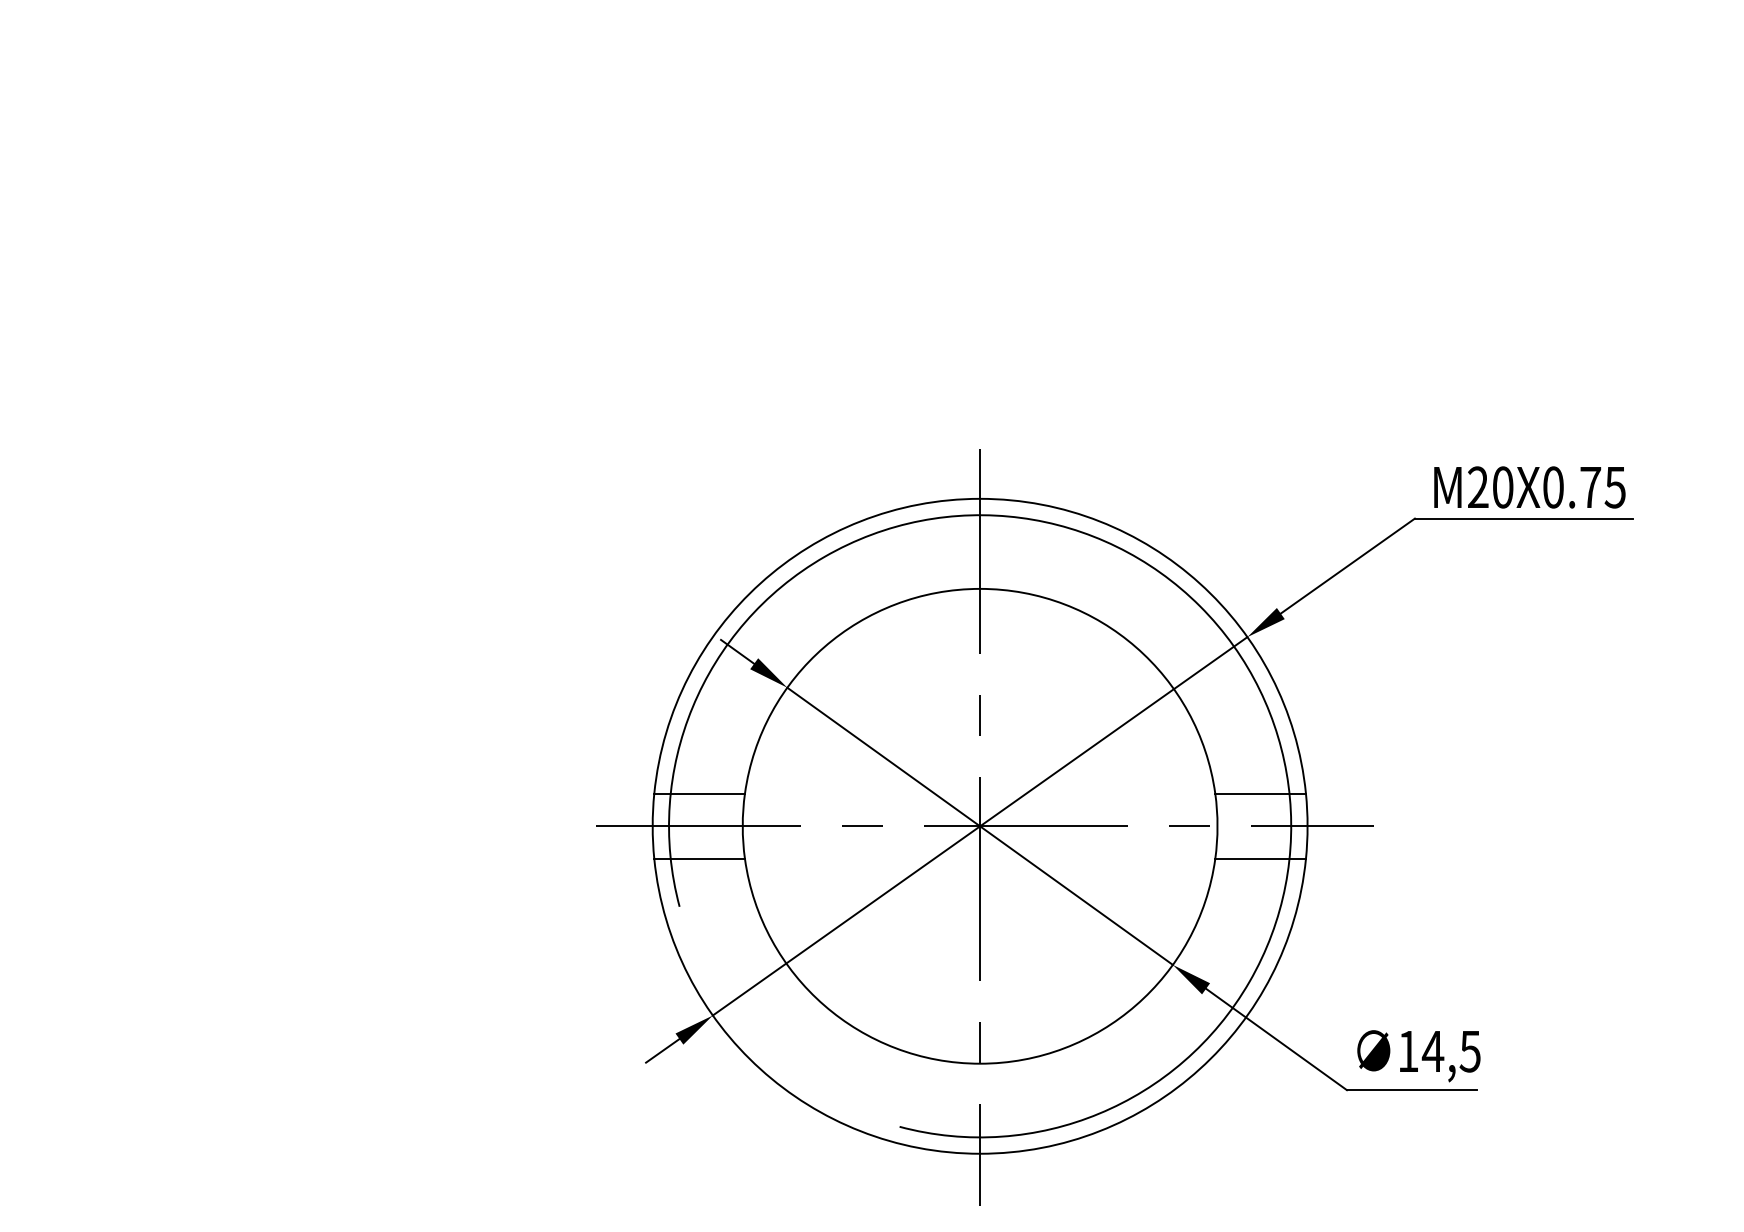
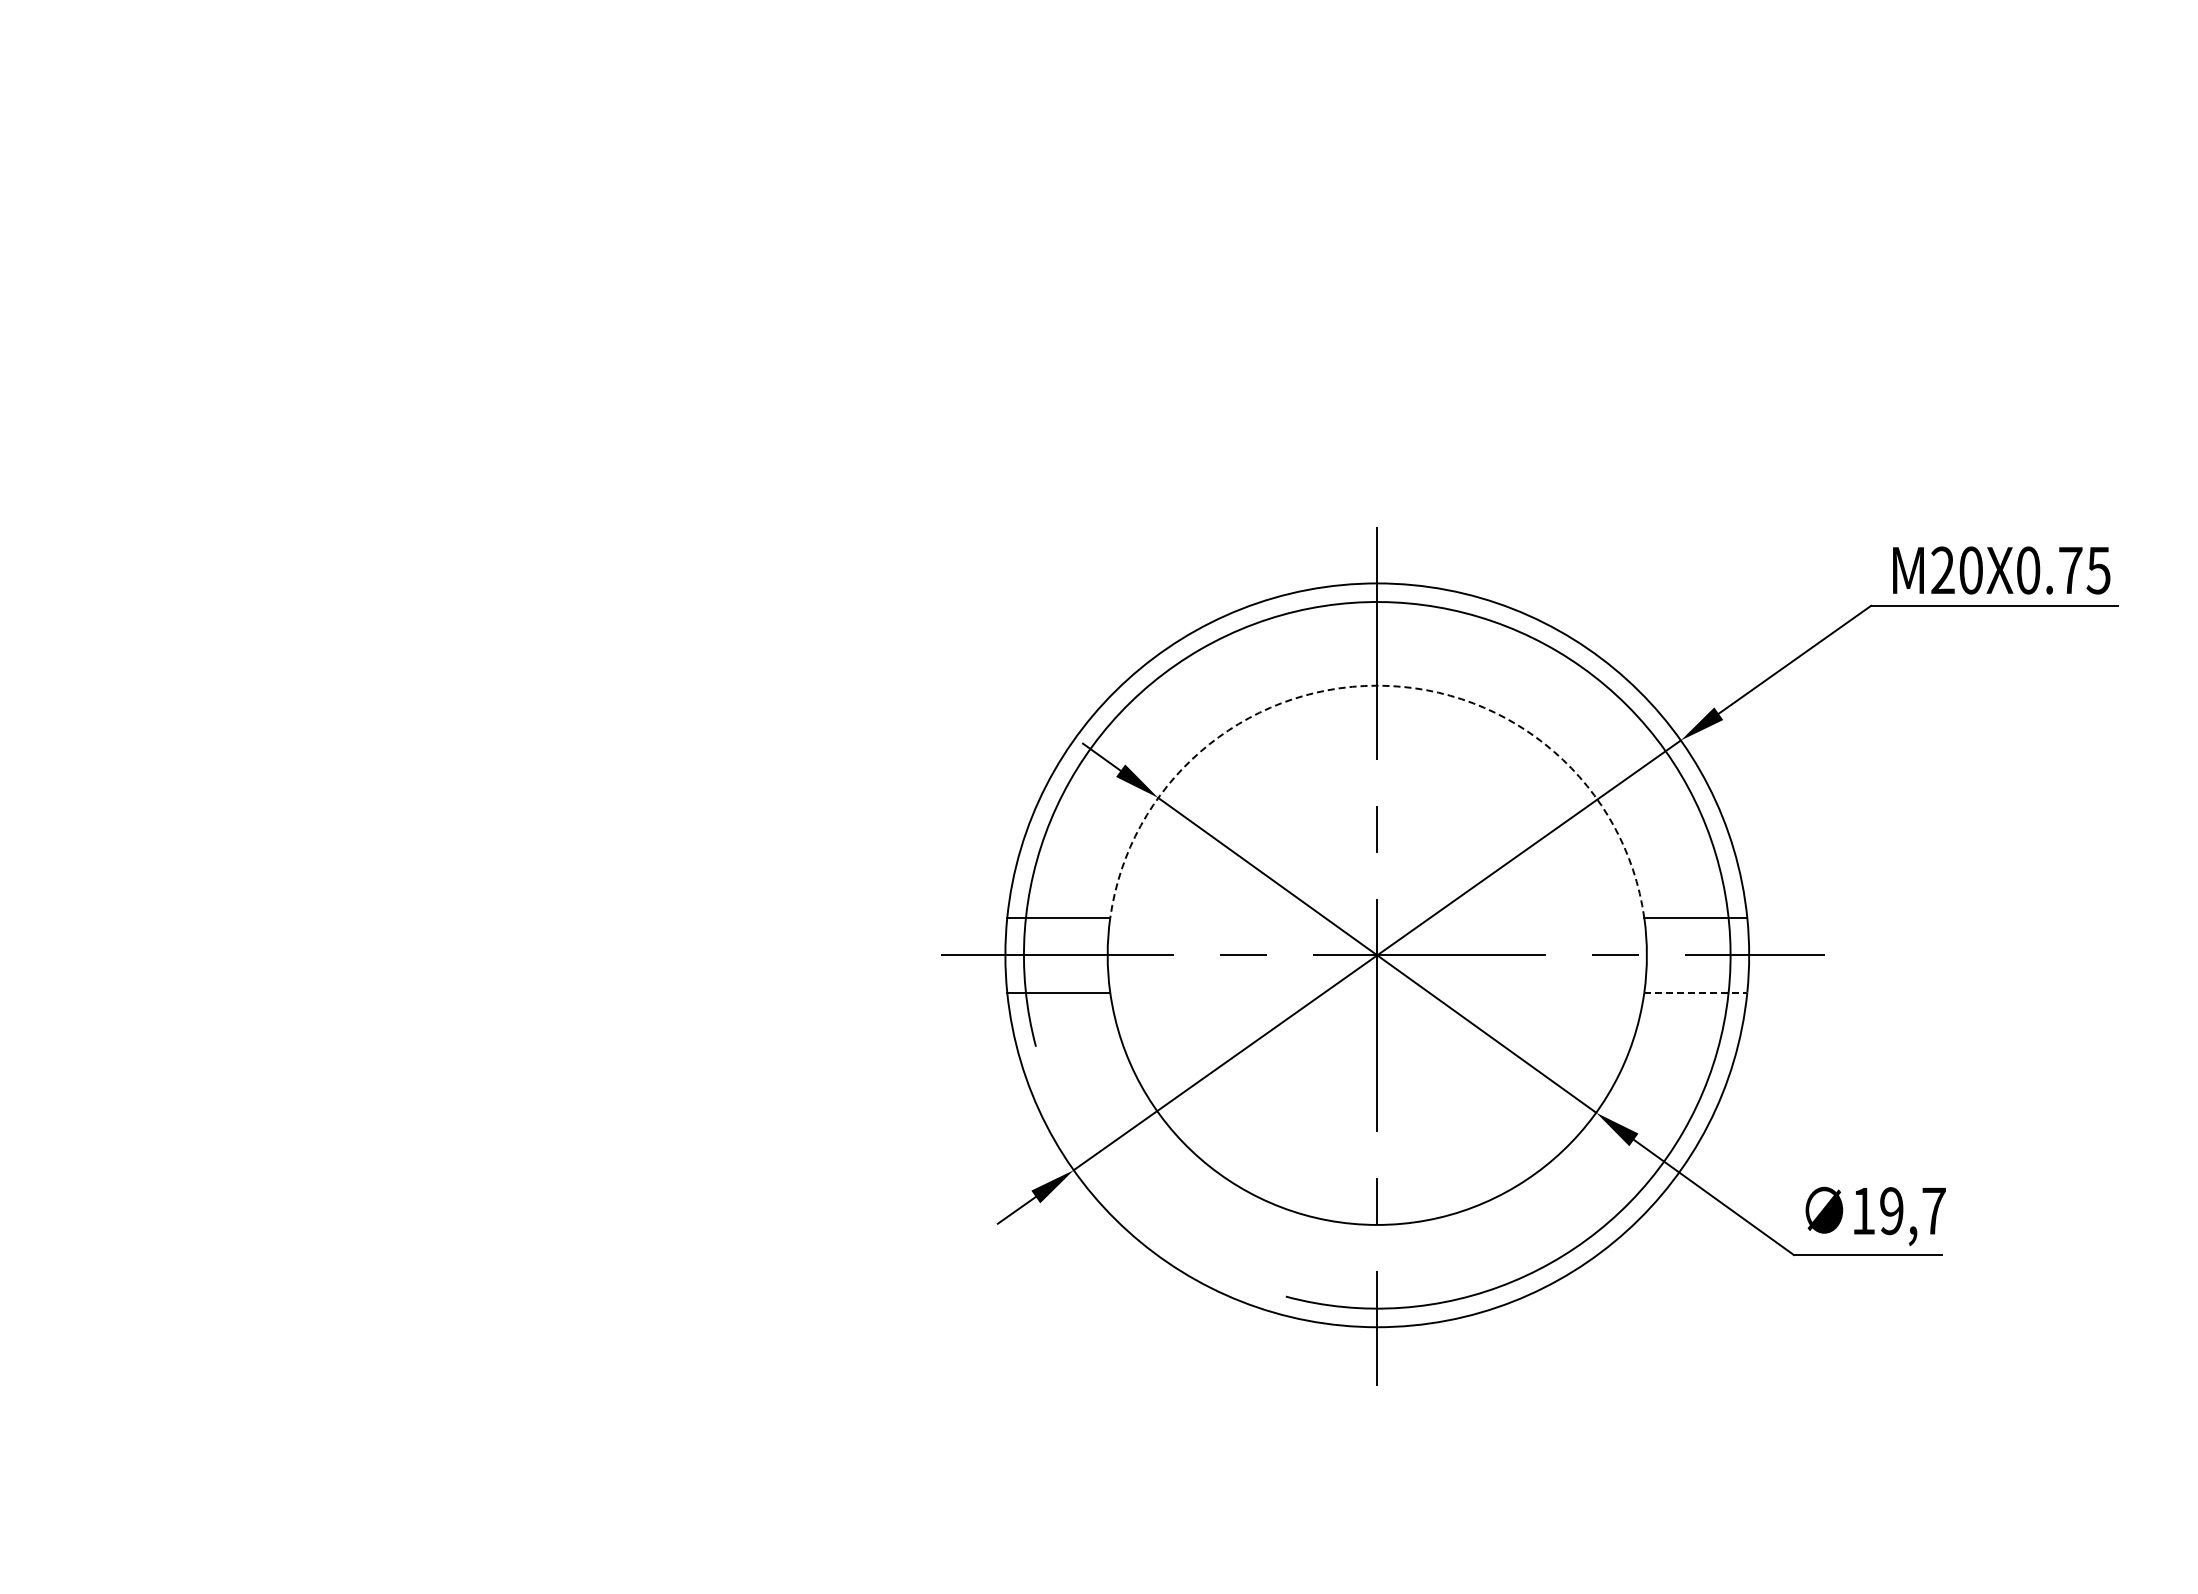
arc: (980, 588) -> (1377, 685), solid -> dashed
line: (1261, 859) -> (1696, 992), solid -> dashed
text: (1451, 1051) -> (1912, 1211), 14,5 -> 19,7

